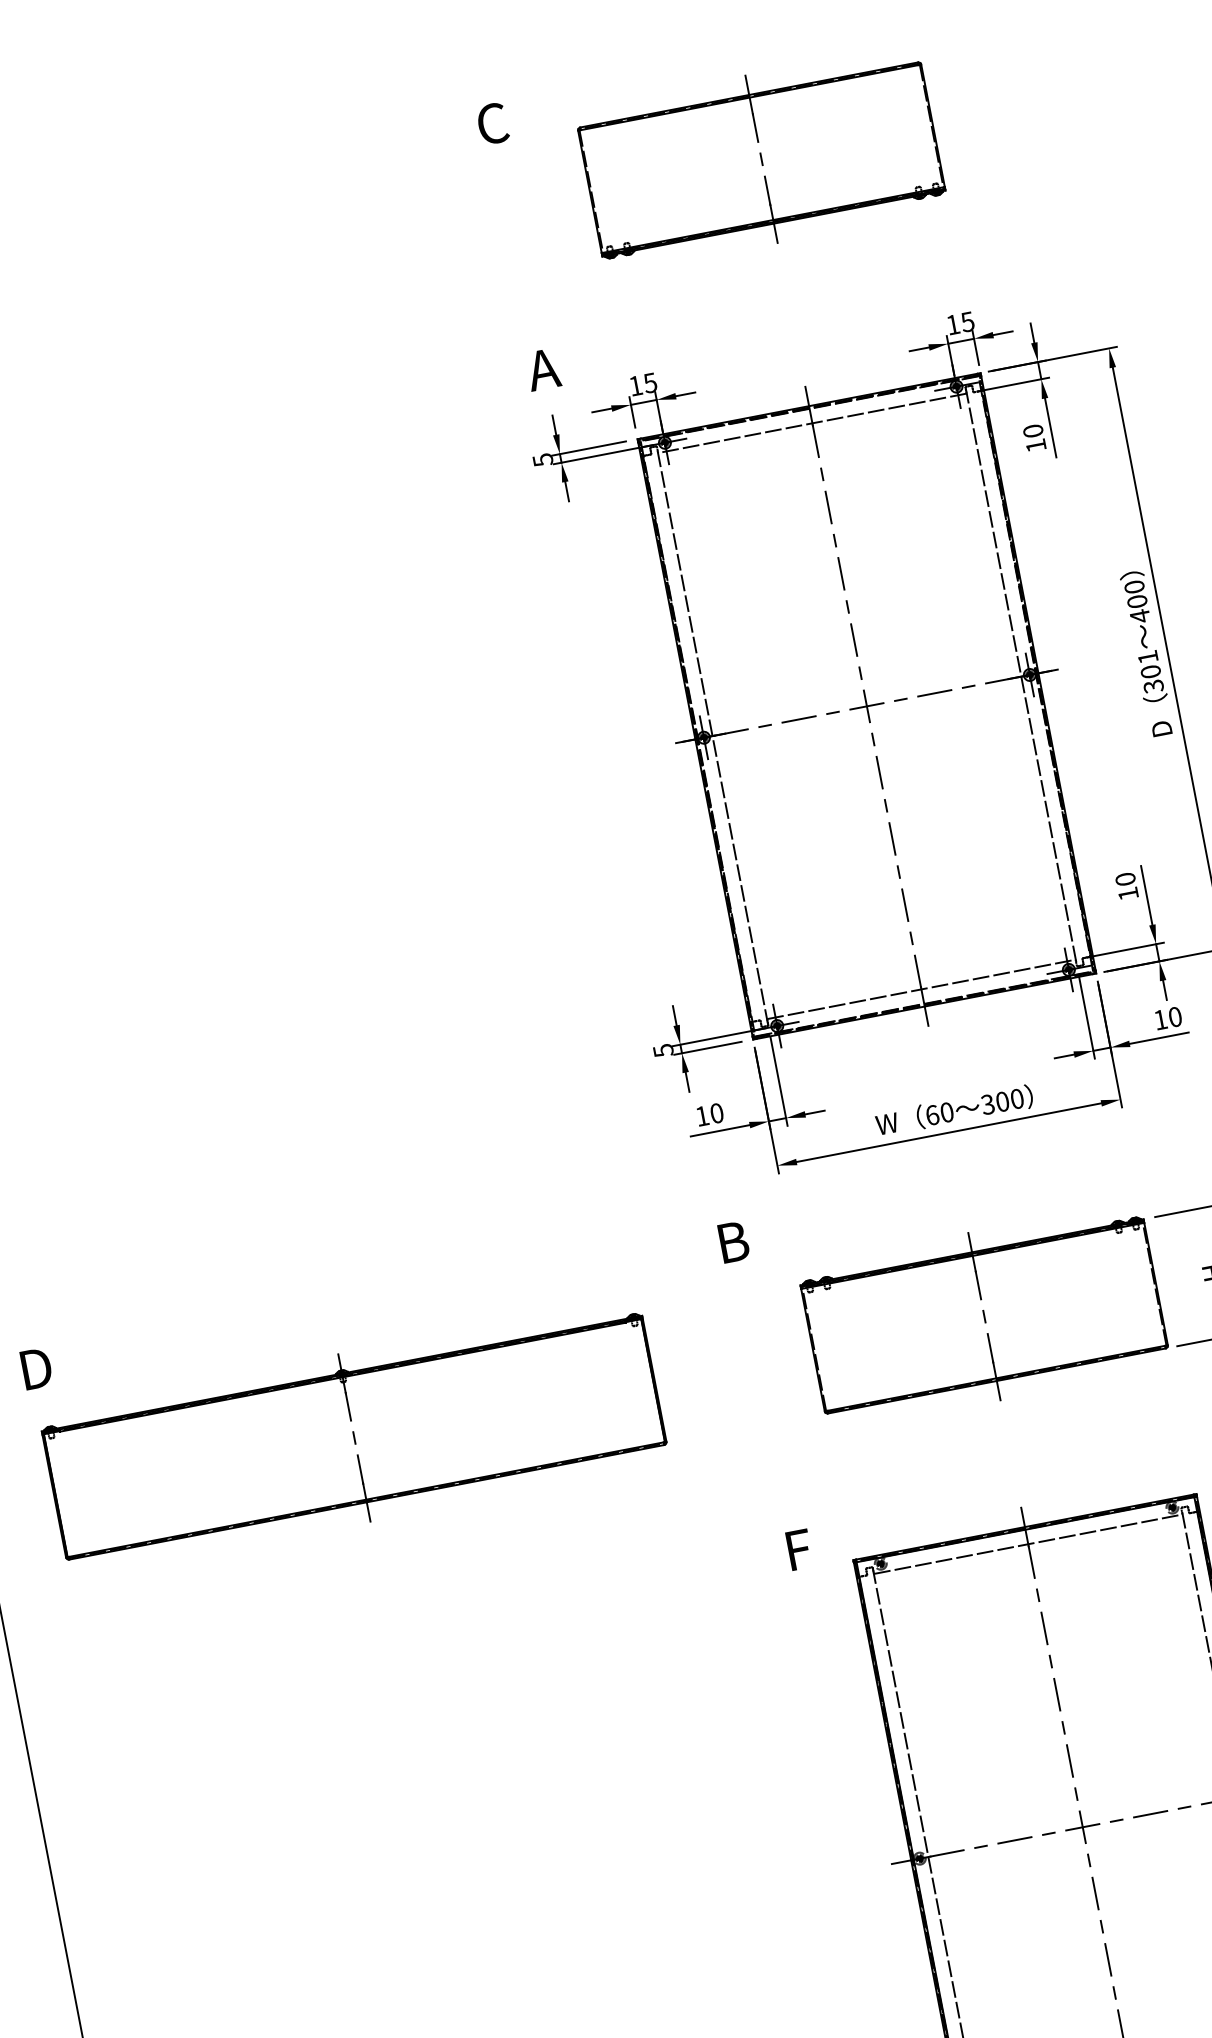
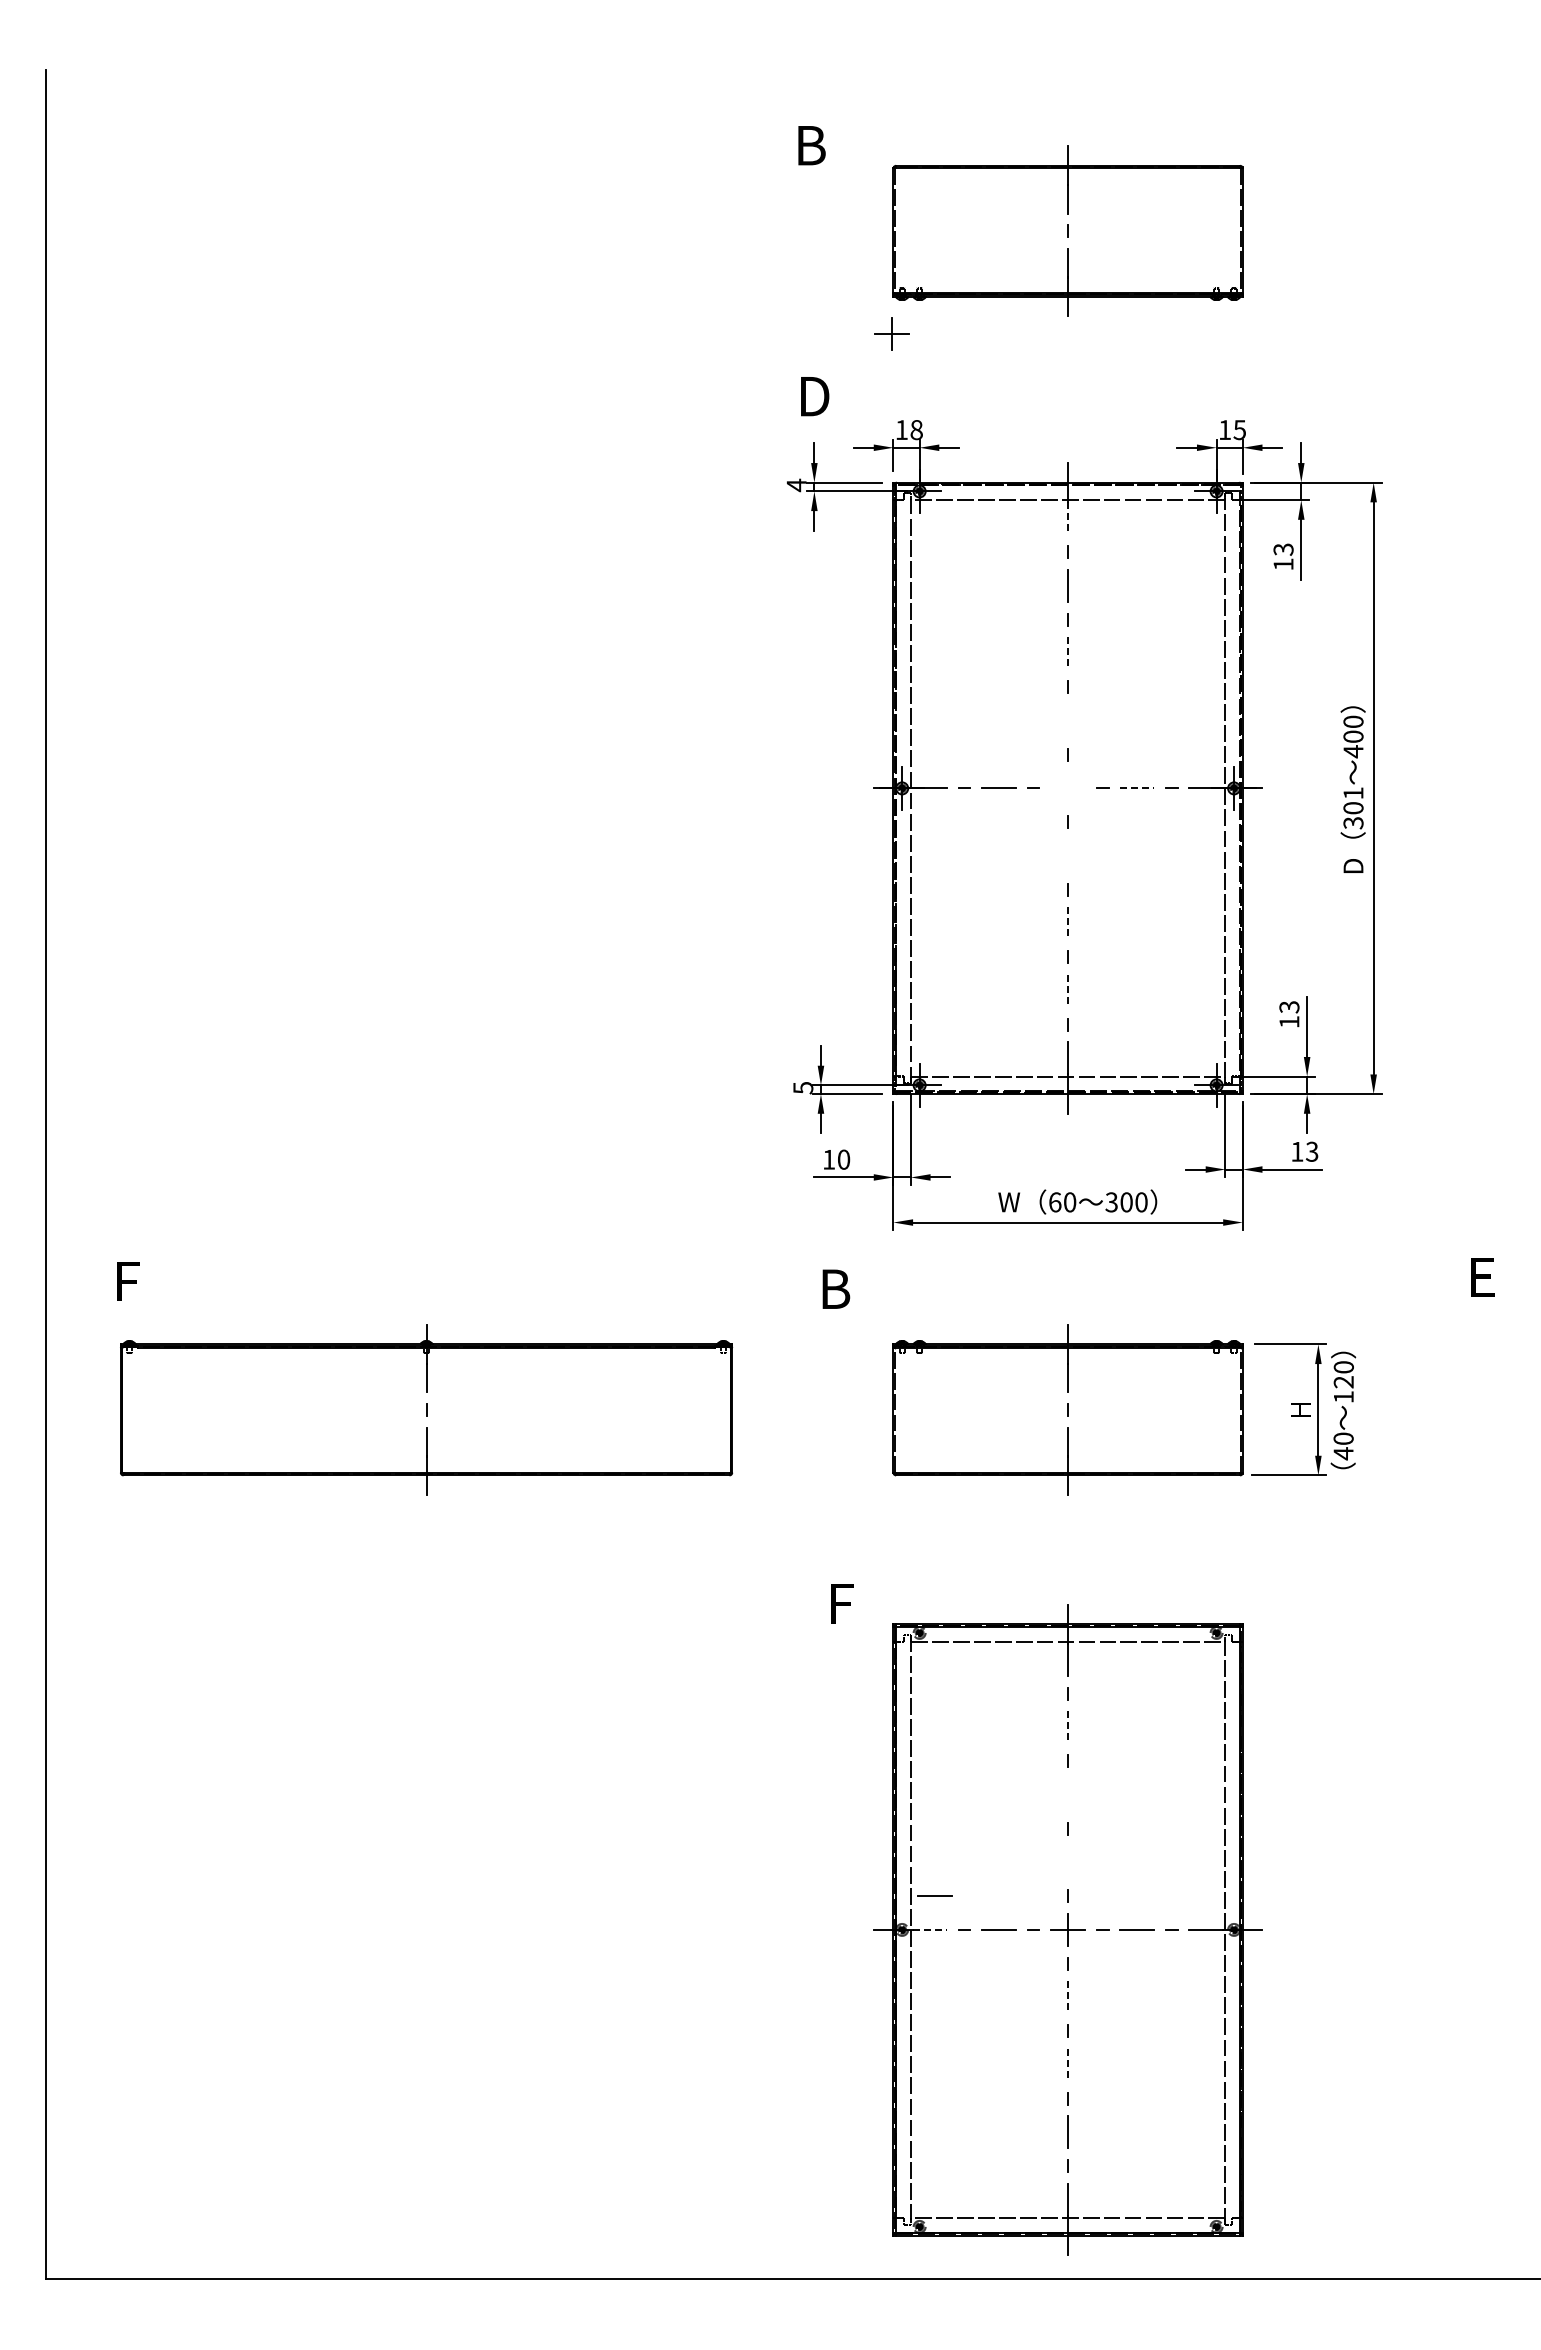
text: (492, 123) -> (810, 145), C -> B
text: (542, 369) -> (813, 396), A -> D
text: (650, 382) -> (916, 429), 15 -> 18
text: (1033, 431) -> (1283, 549), 10 -> 13
line: (816, 441) -> (1068, 518), solid -> dashed
text: (542, 460) -> (796, 485), 5 -> 4
line: (841, 573) -> (1068, 653), solid -> dashed
line: (854, 639) -> (1068, 720), removed
line: (935, 693) -> (1137, 788), solid -> dashed
part: (866, 705) -> (891, 333), moved
line: (878, 772) -> (1067, 855), removed
line: (892, 838) -> (1068, 923), solid -> dashed
text: (1125, 879) -> (1289, 1007), 10 -> 13
line: (905, 905) -> (1068, 991), solid -> dashed
text: (1174, 1016) -> (1311, 1151), 10 -> 13
text: (36, 1368) -> (127, 1281), D -> F
line: (1044, 1628) -> (1068, 1727), solid -> dashed
line: (1057, 1694) -> (1068, 1794), removed
line: (1069, 1760) -> (1067, 1861), removed
line: (945, 1818) -> (934, 1895), added
line: (946, 1853) -> (929, 1929), solid -> dashed
line: (1095, 1893) -> (1068, 1997), solid -> dashed
line: (1108, 1960) -> (1068, 2065), solid -> dashed

